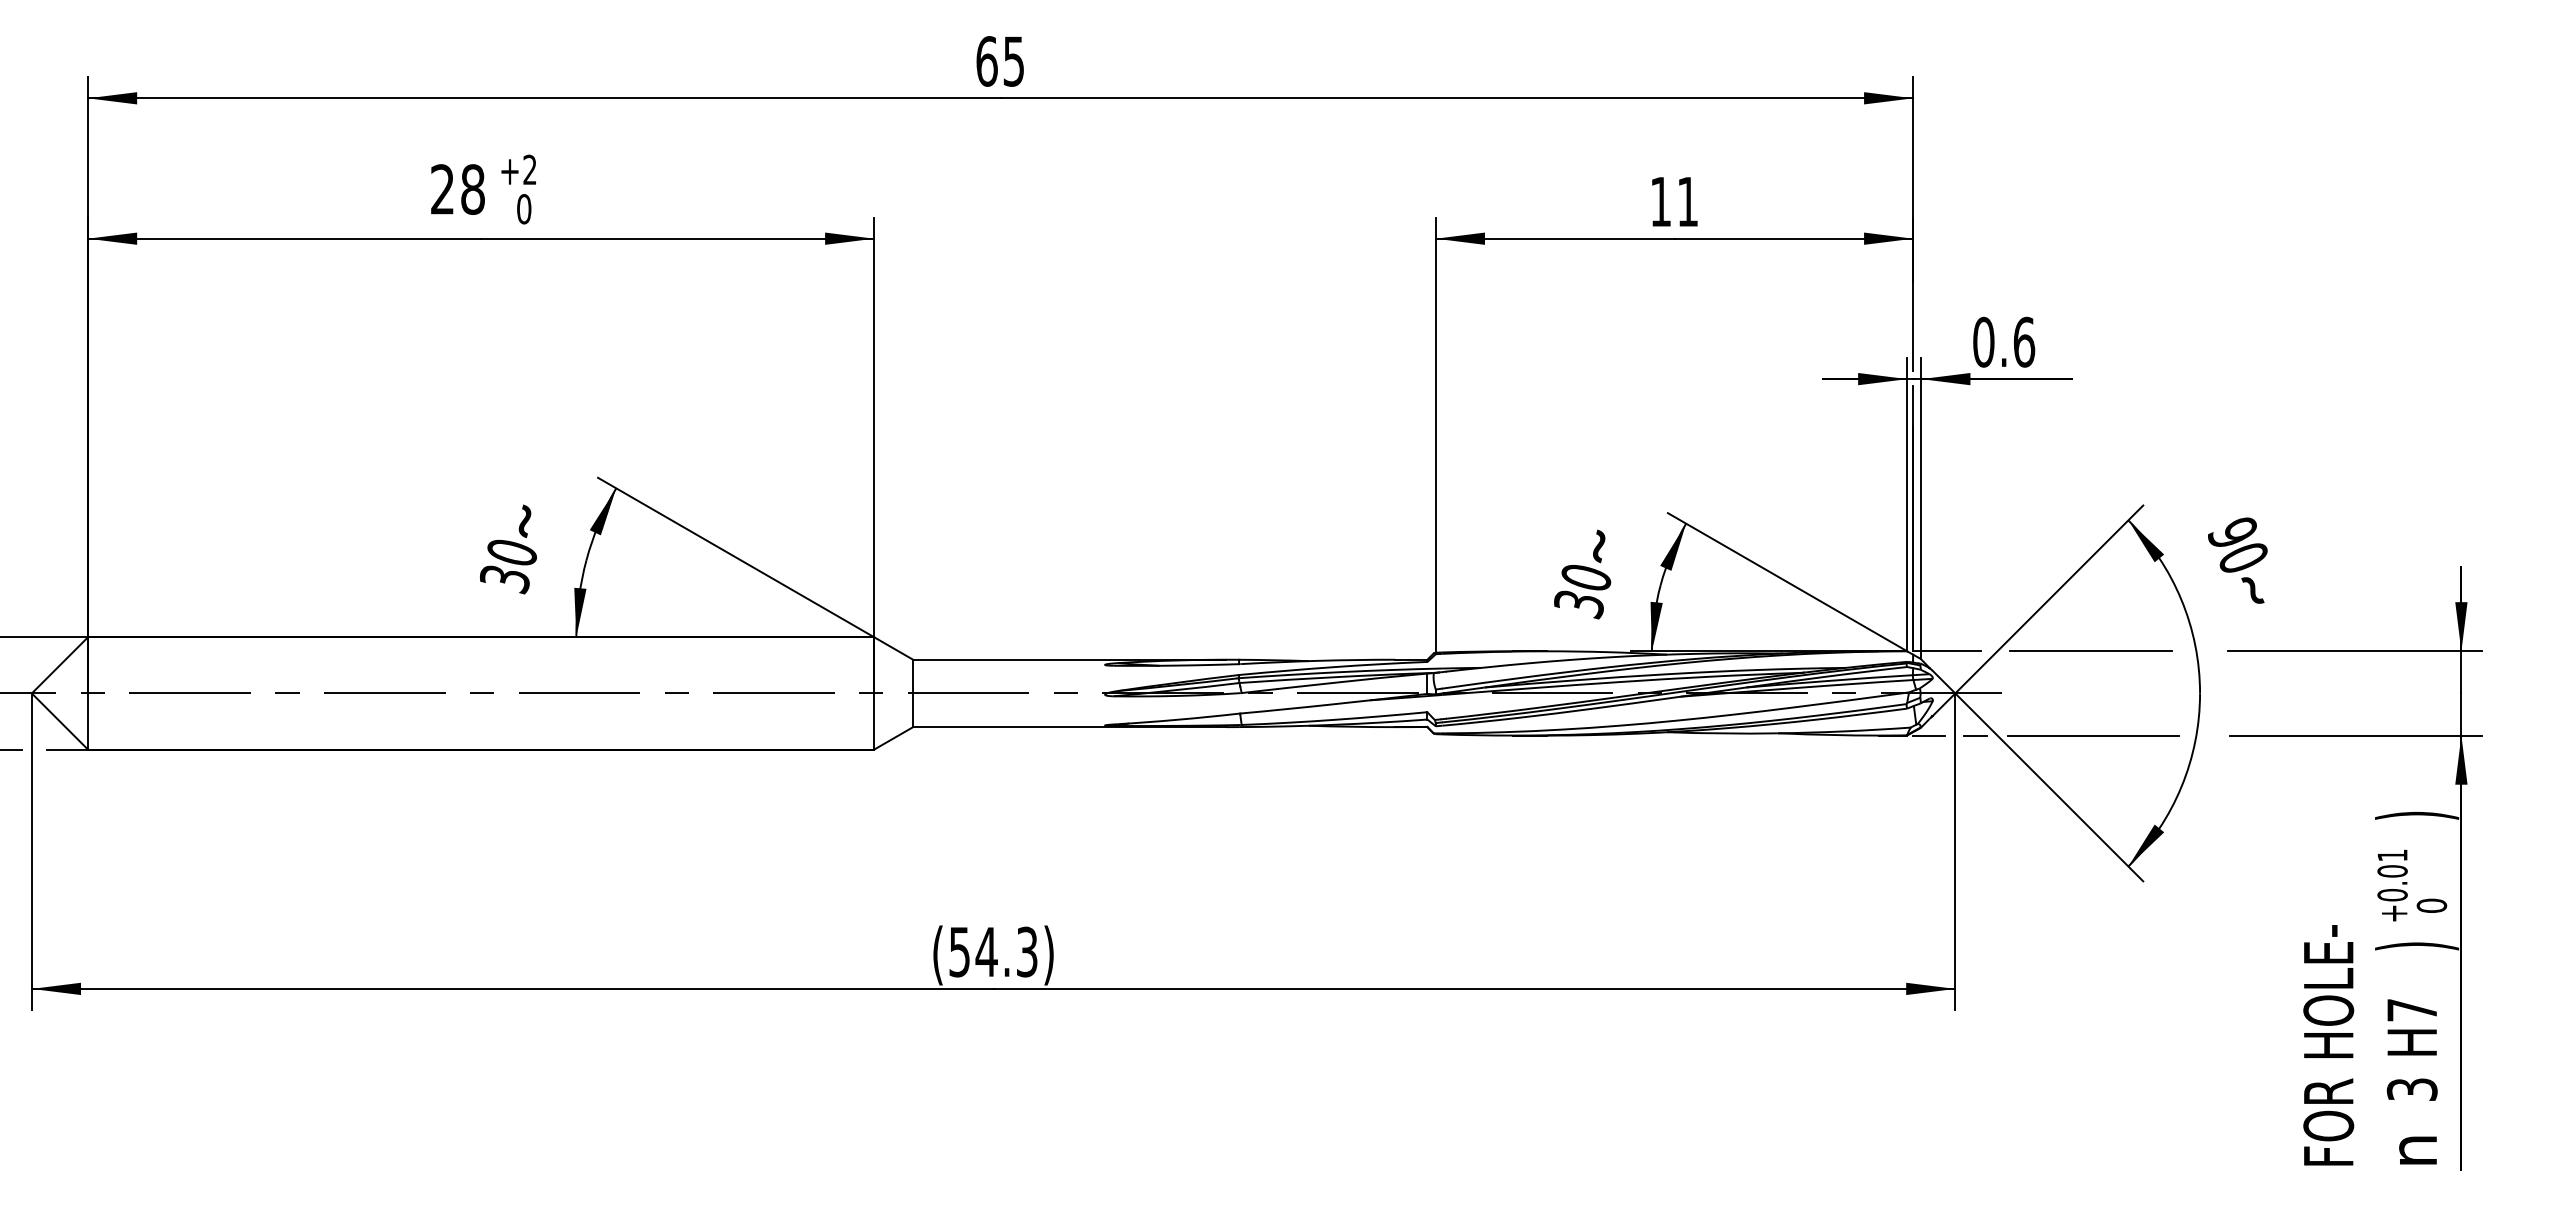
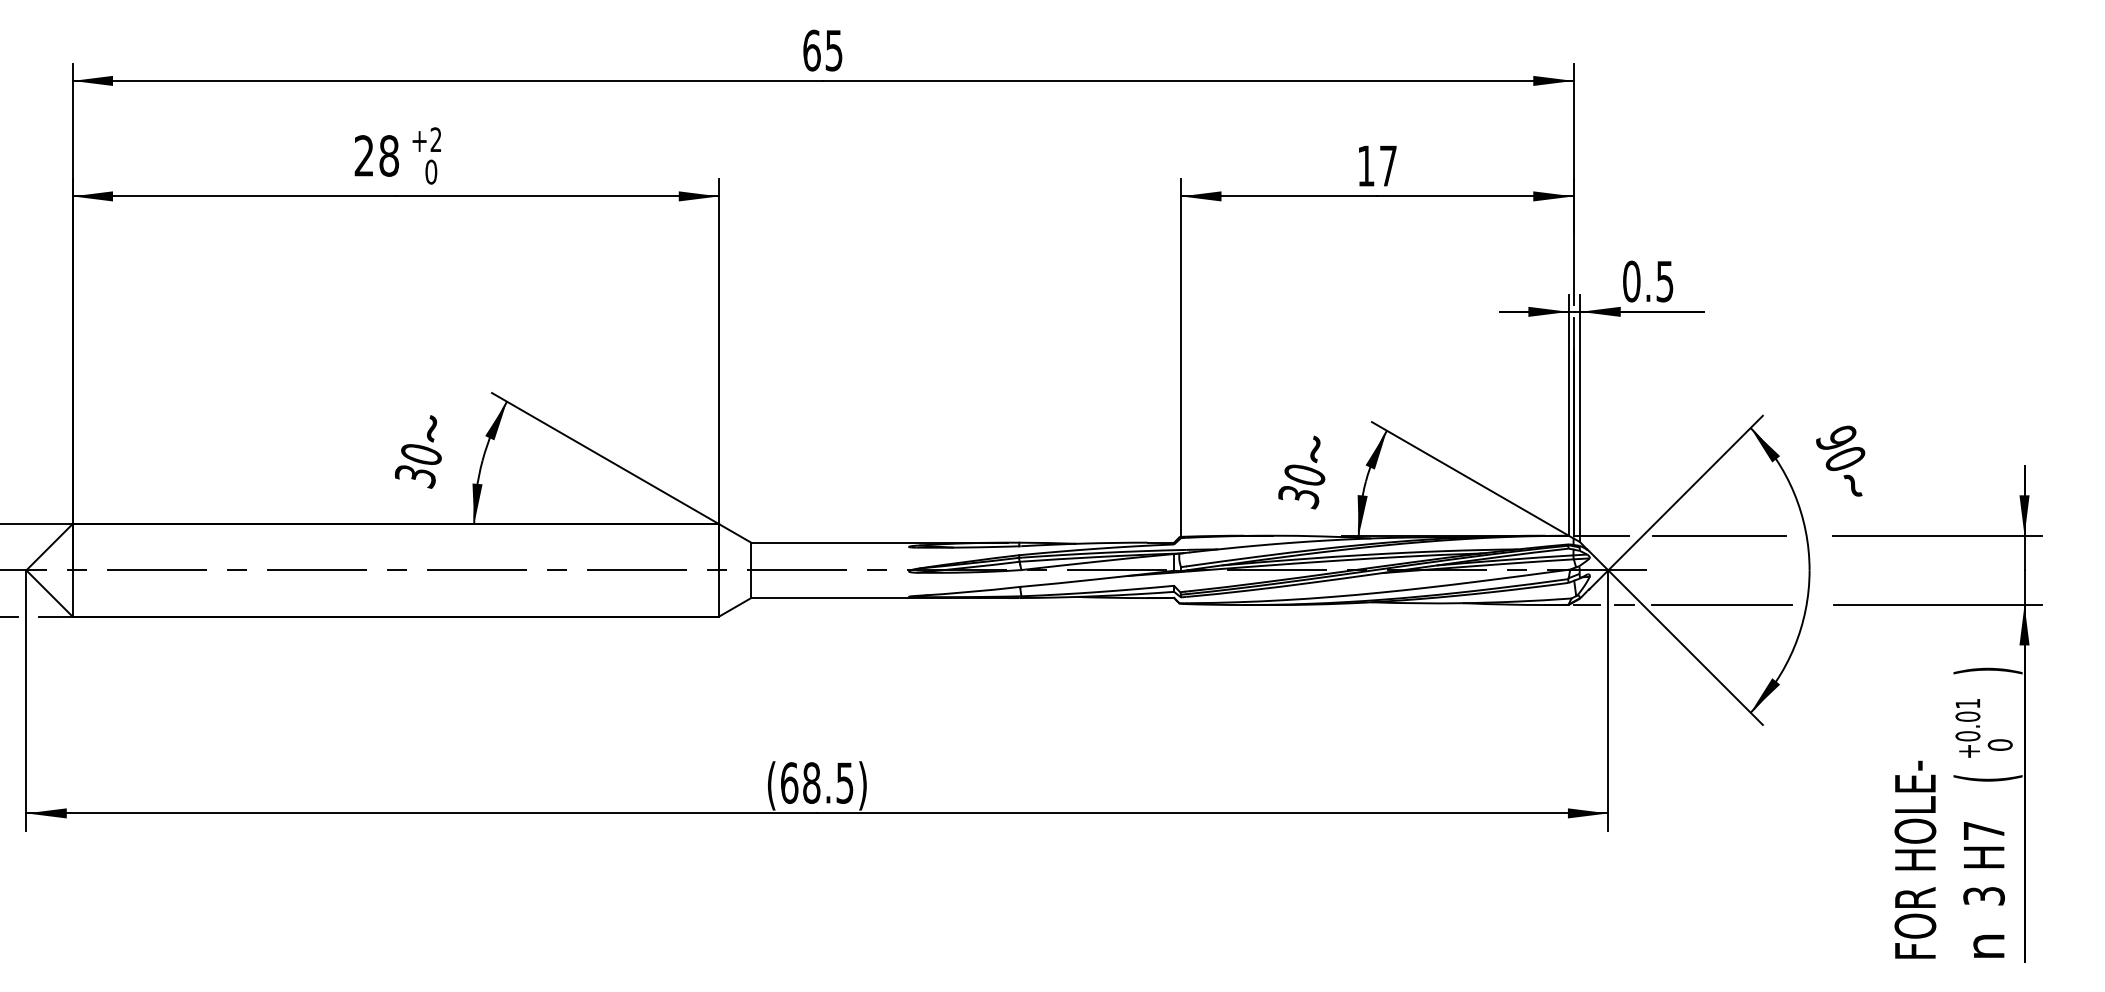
text: (1688, 201) -> (1388, 165), 11 -> 17
text: (2023, 342) -> (1664, 281), 0.6 -> 0.5
text: (2416, 946) -> (1987, 778), ) -> (
text: (993, 951) -> (817, 782), (54.3) -> (68.5)

